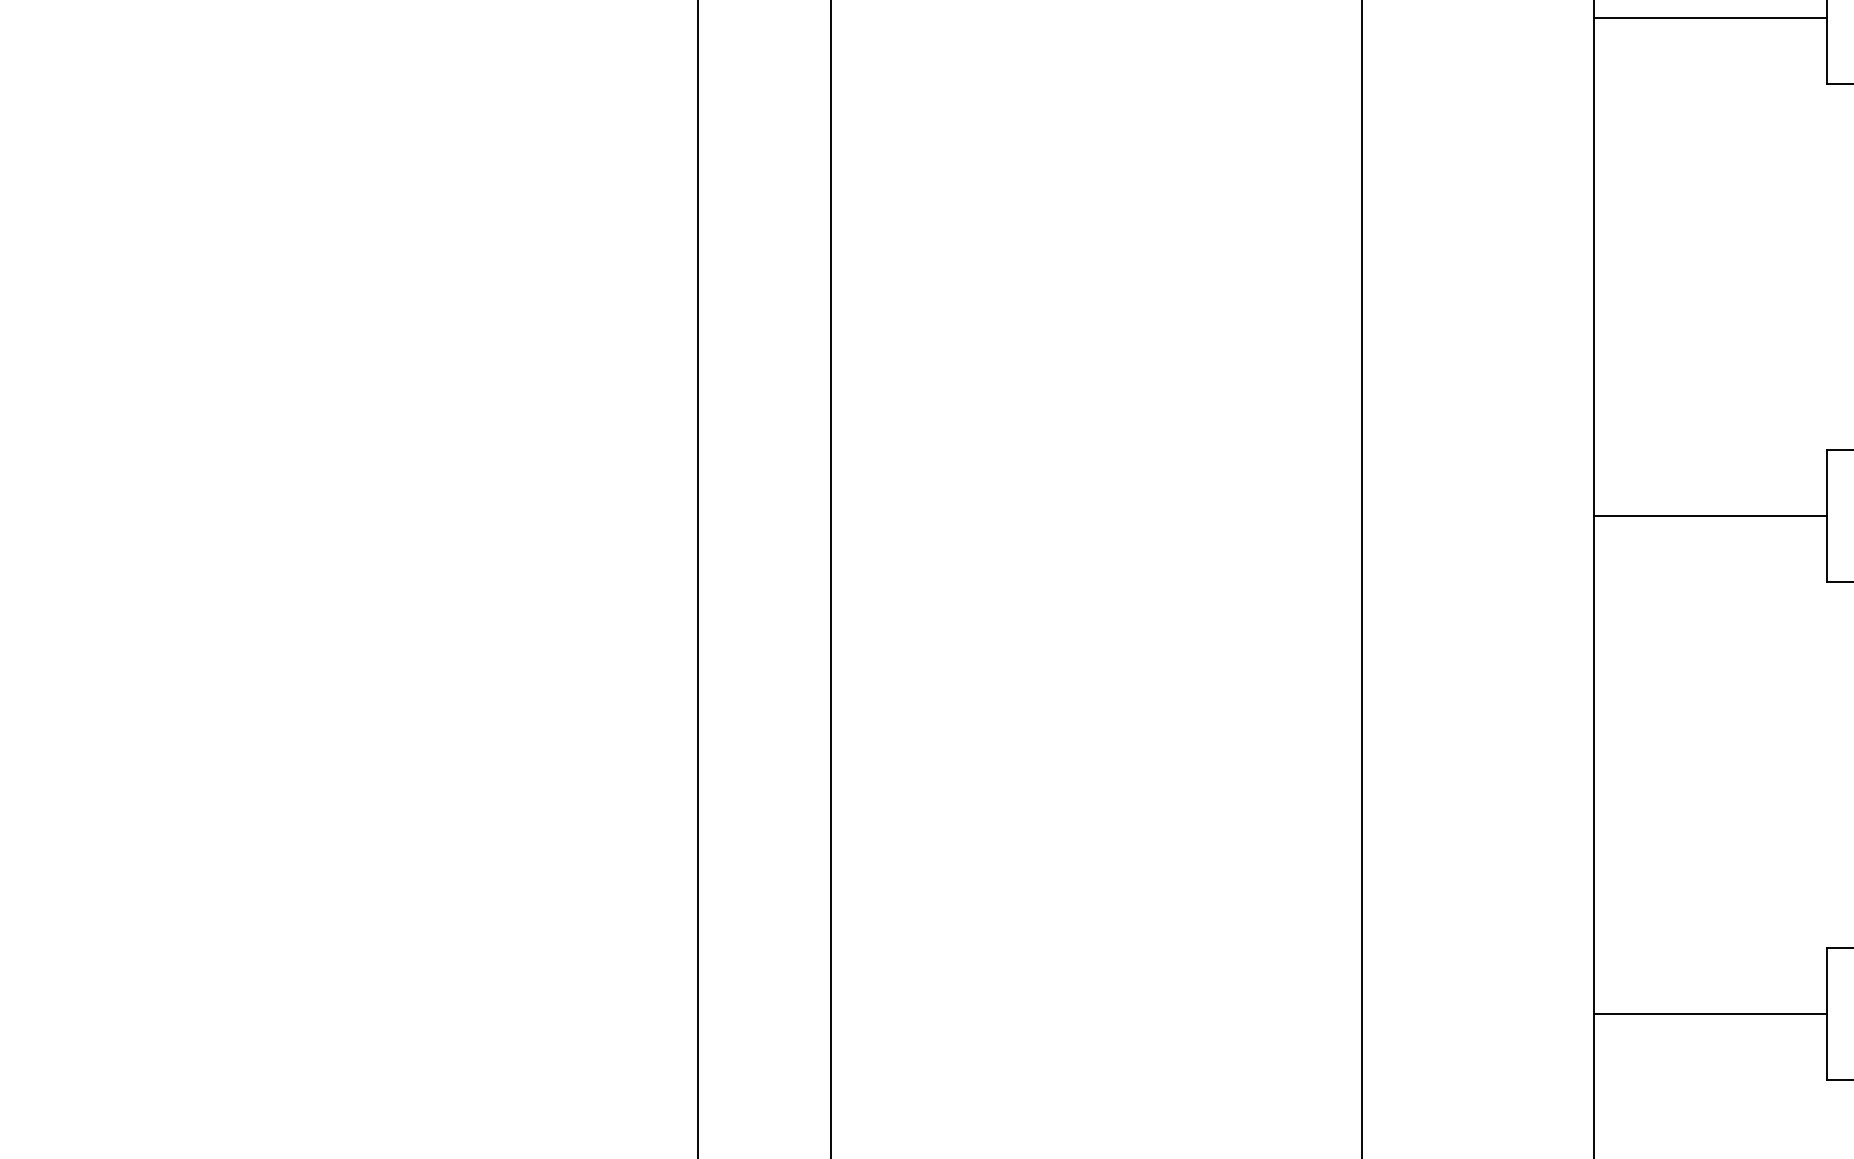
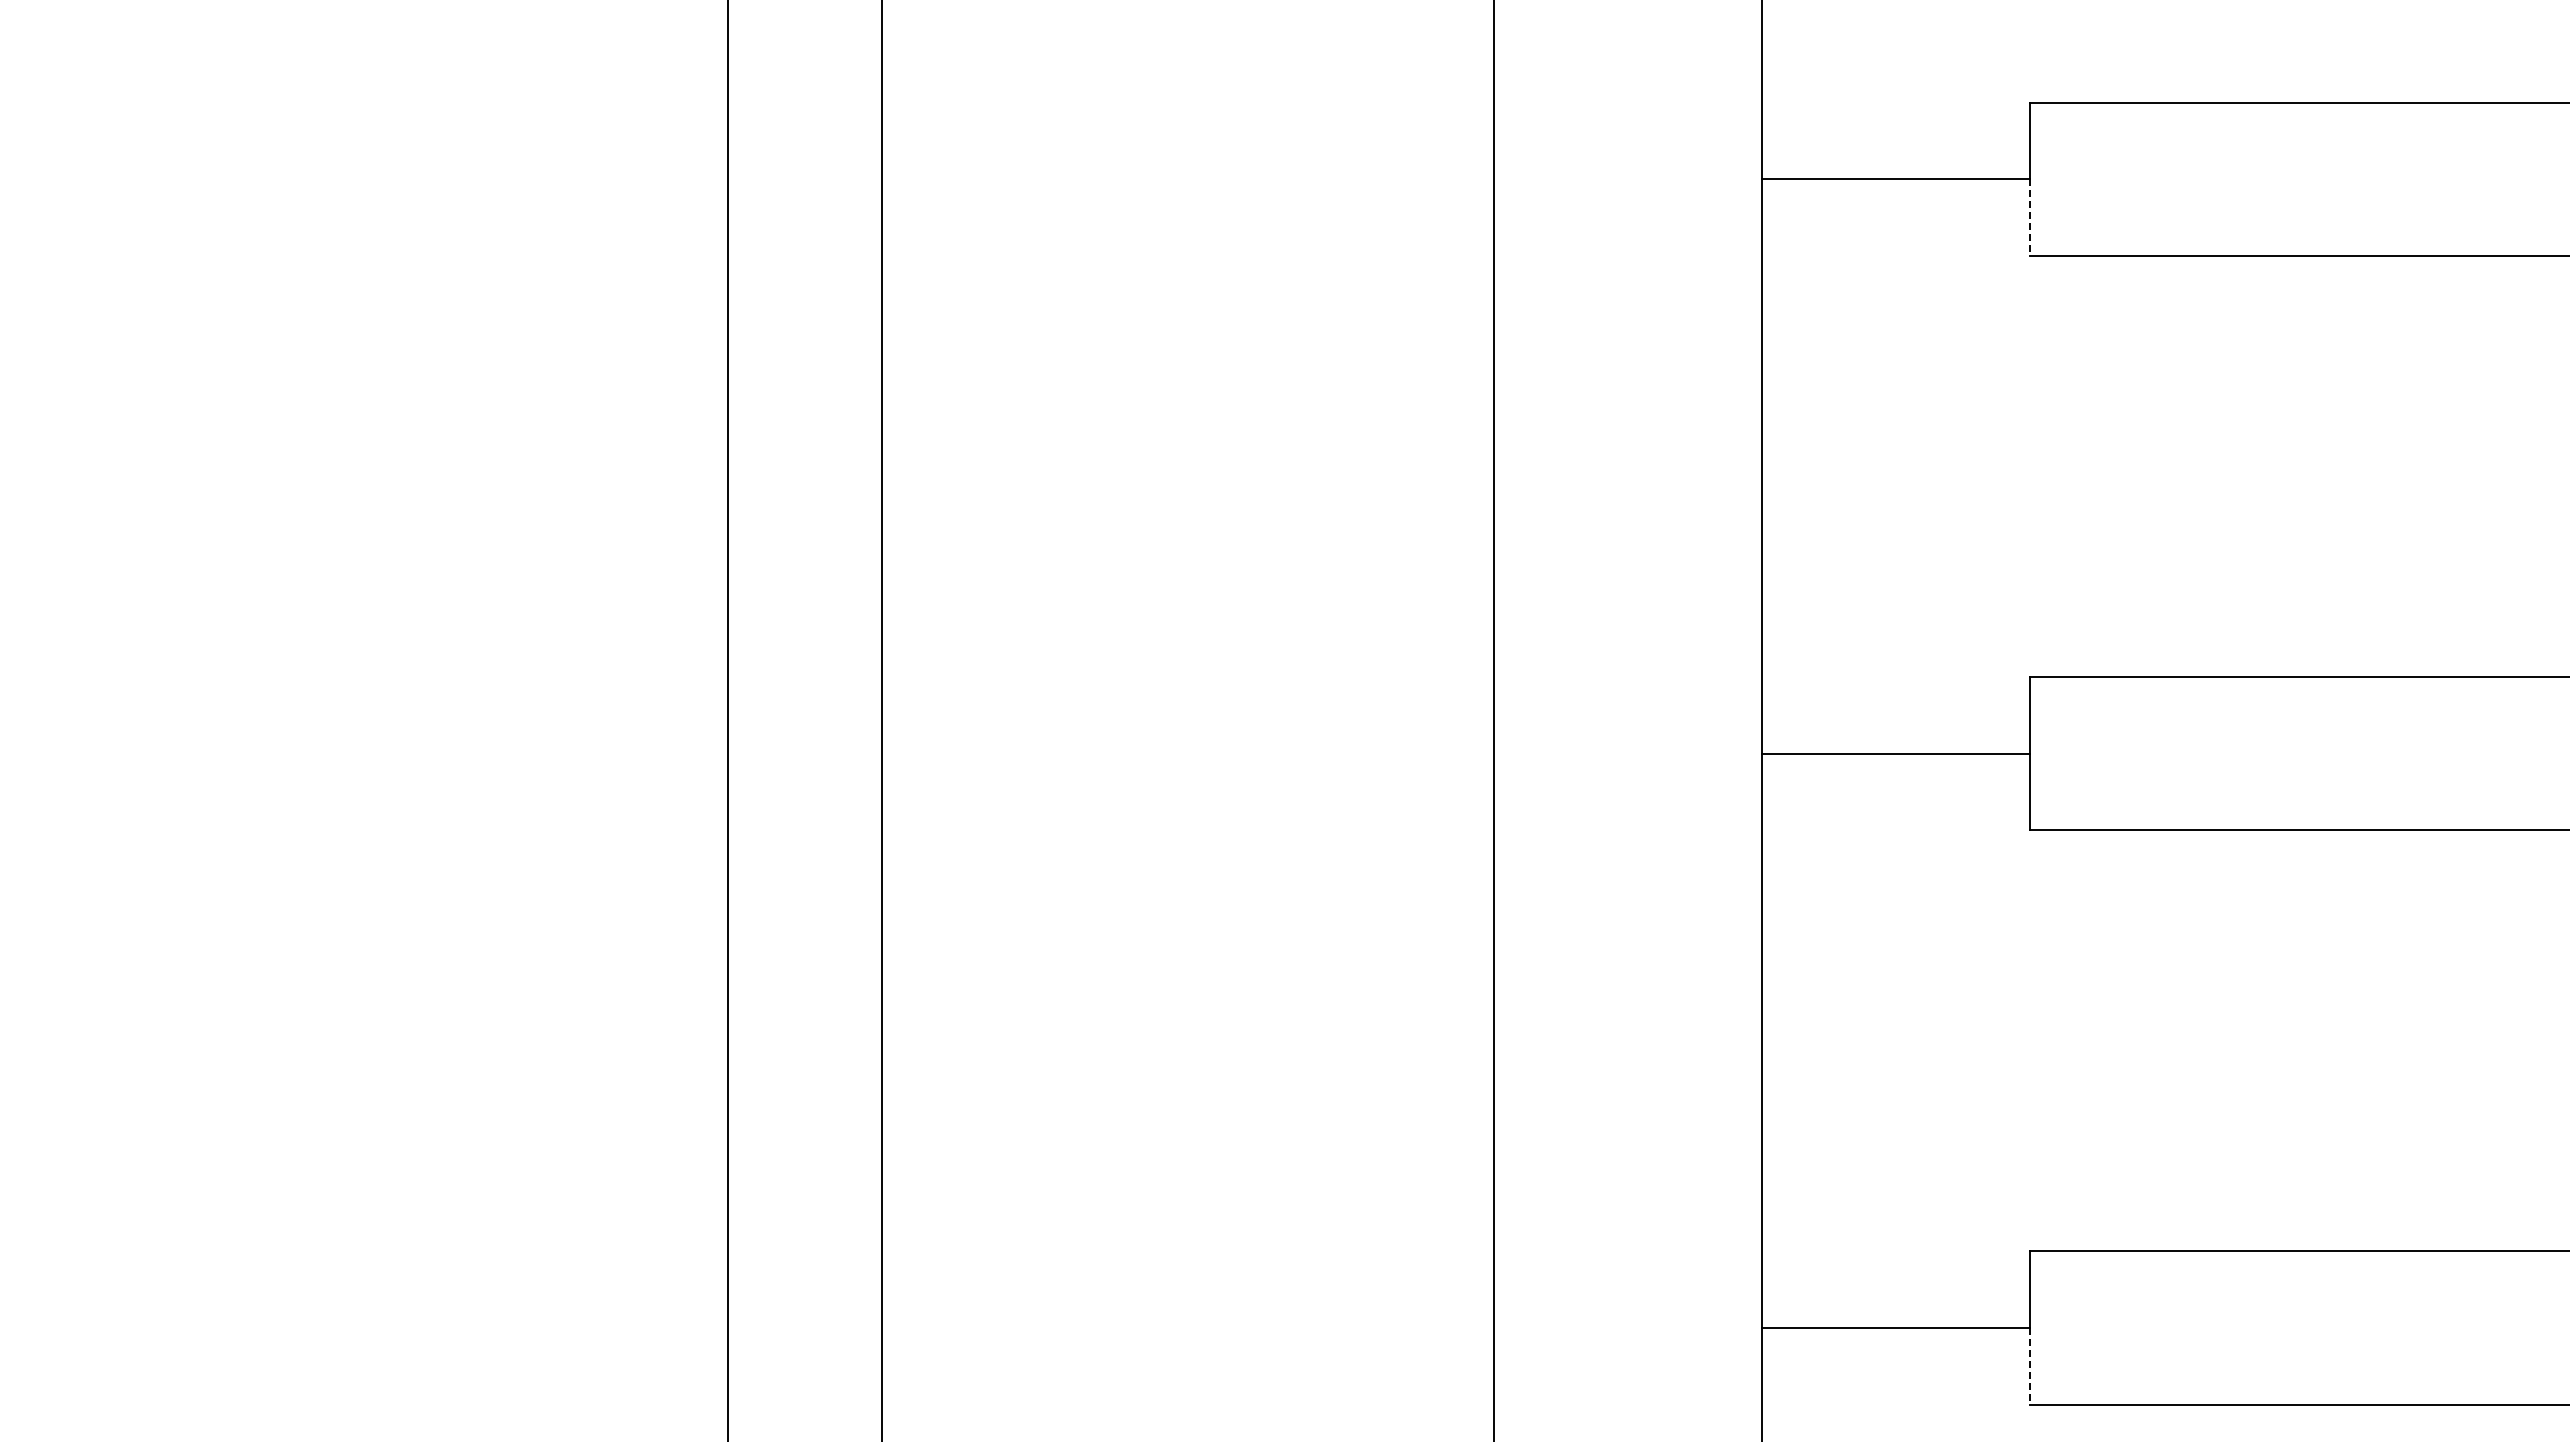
line: (1826, 51) -> (2030, 217), solid -> dashed
line: (1826, 1047) -> (2030, 1366), solid -> dashed

